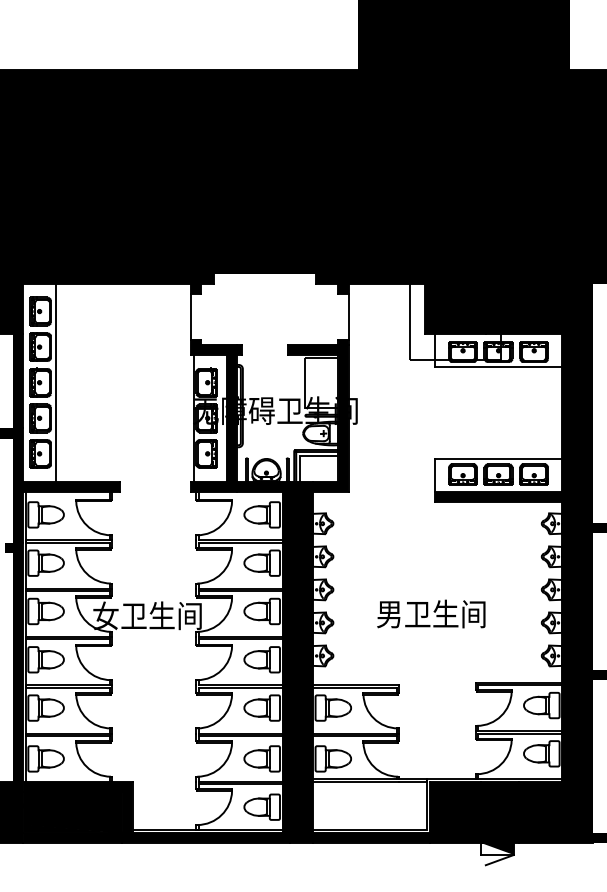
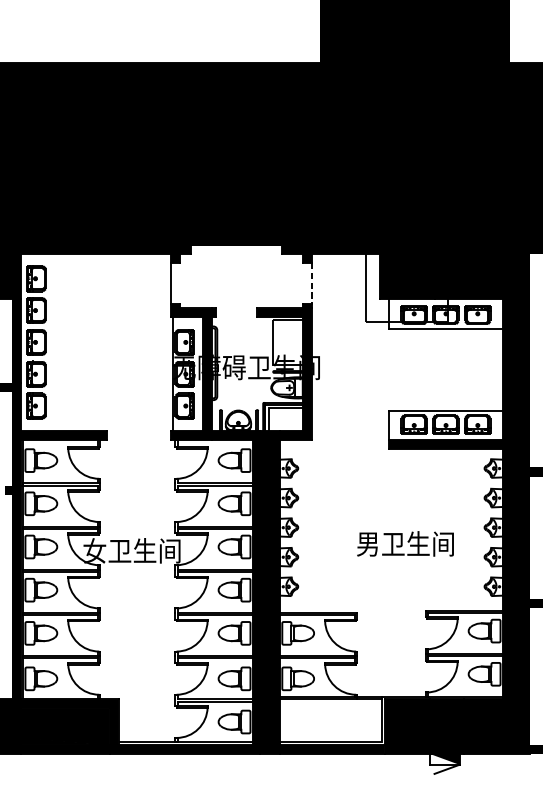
line: (348, 316) -> (311, 283), solid -> dashed
line: (56, 382) -> (50, 342), removed
text: (431, 613) -> (405, 543), moved

